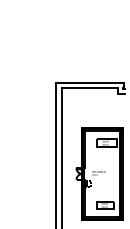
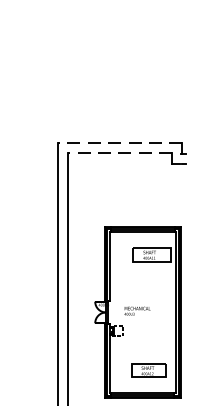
line: (89, 82) -> (119, 142), solid -> dashed
line: (89, 88) -> (119, 153), solid -> dashed

